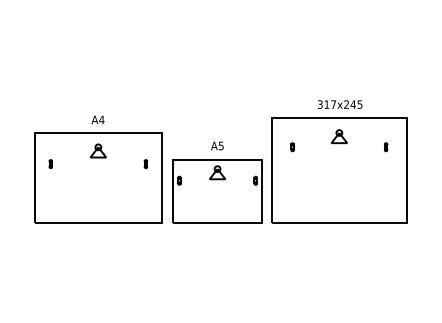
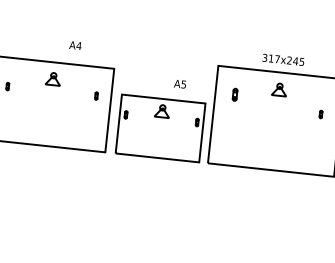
text: (97, 119) -> (75, 45), moved
text: (217, 145) -> (180, 83), moved
part: (292, 147) -> (234, 95), size x1.6
part: (386, 147) -> (321, 114), moved

